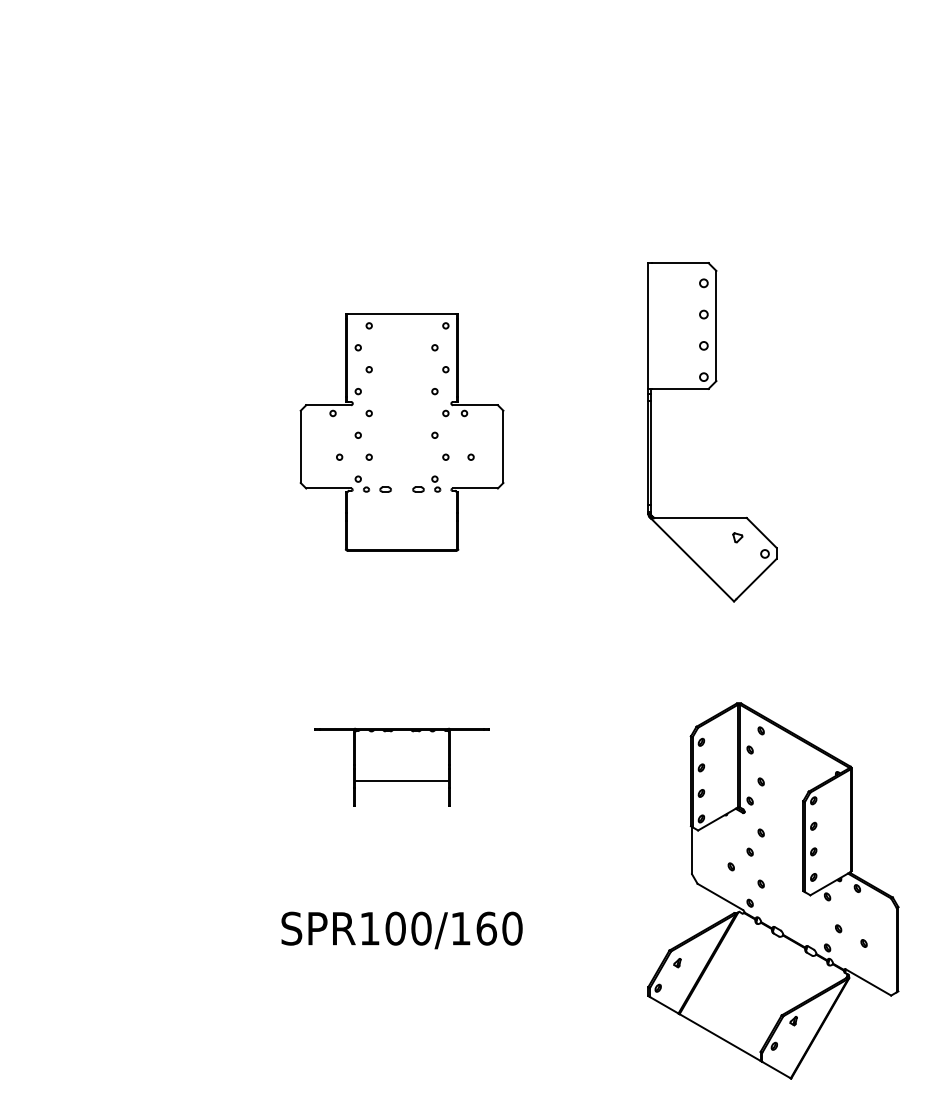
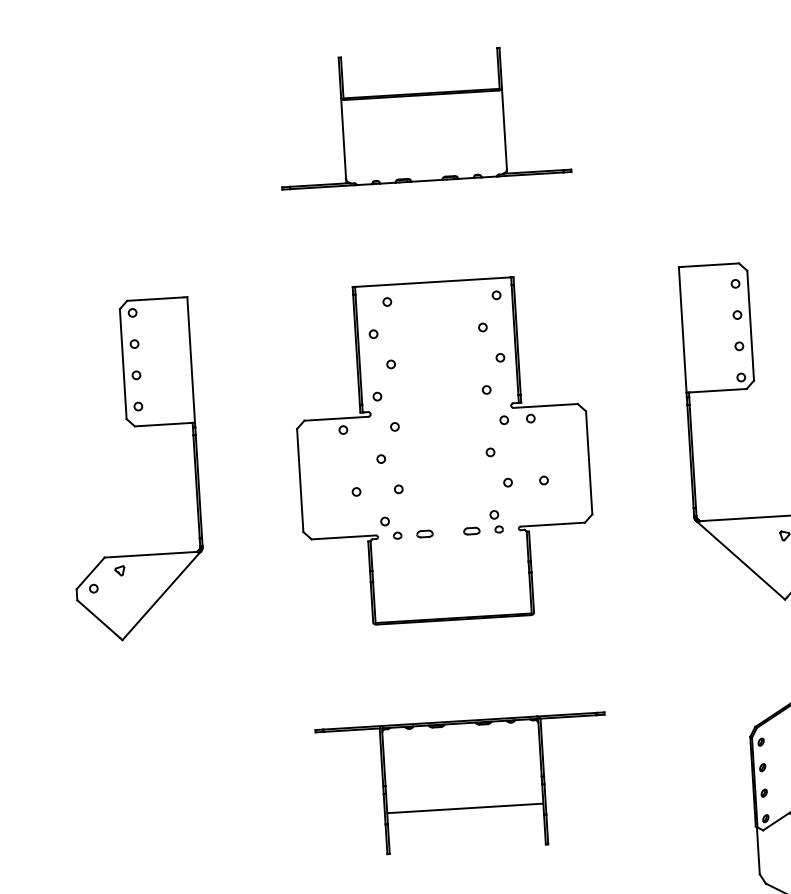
part: (401, 97) -> (422, 116), added
part: (94, 389) -> (133, 427), added
part: (401, 432) -> (442, 451), size x1.43
part: (401, 766) -> (463, 784), size x1.67

